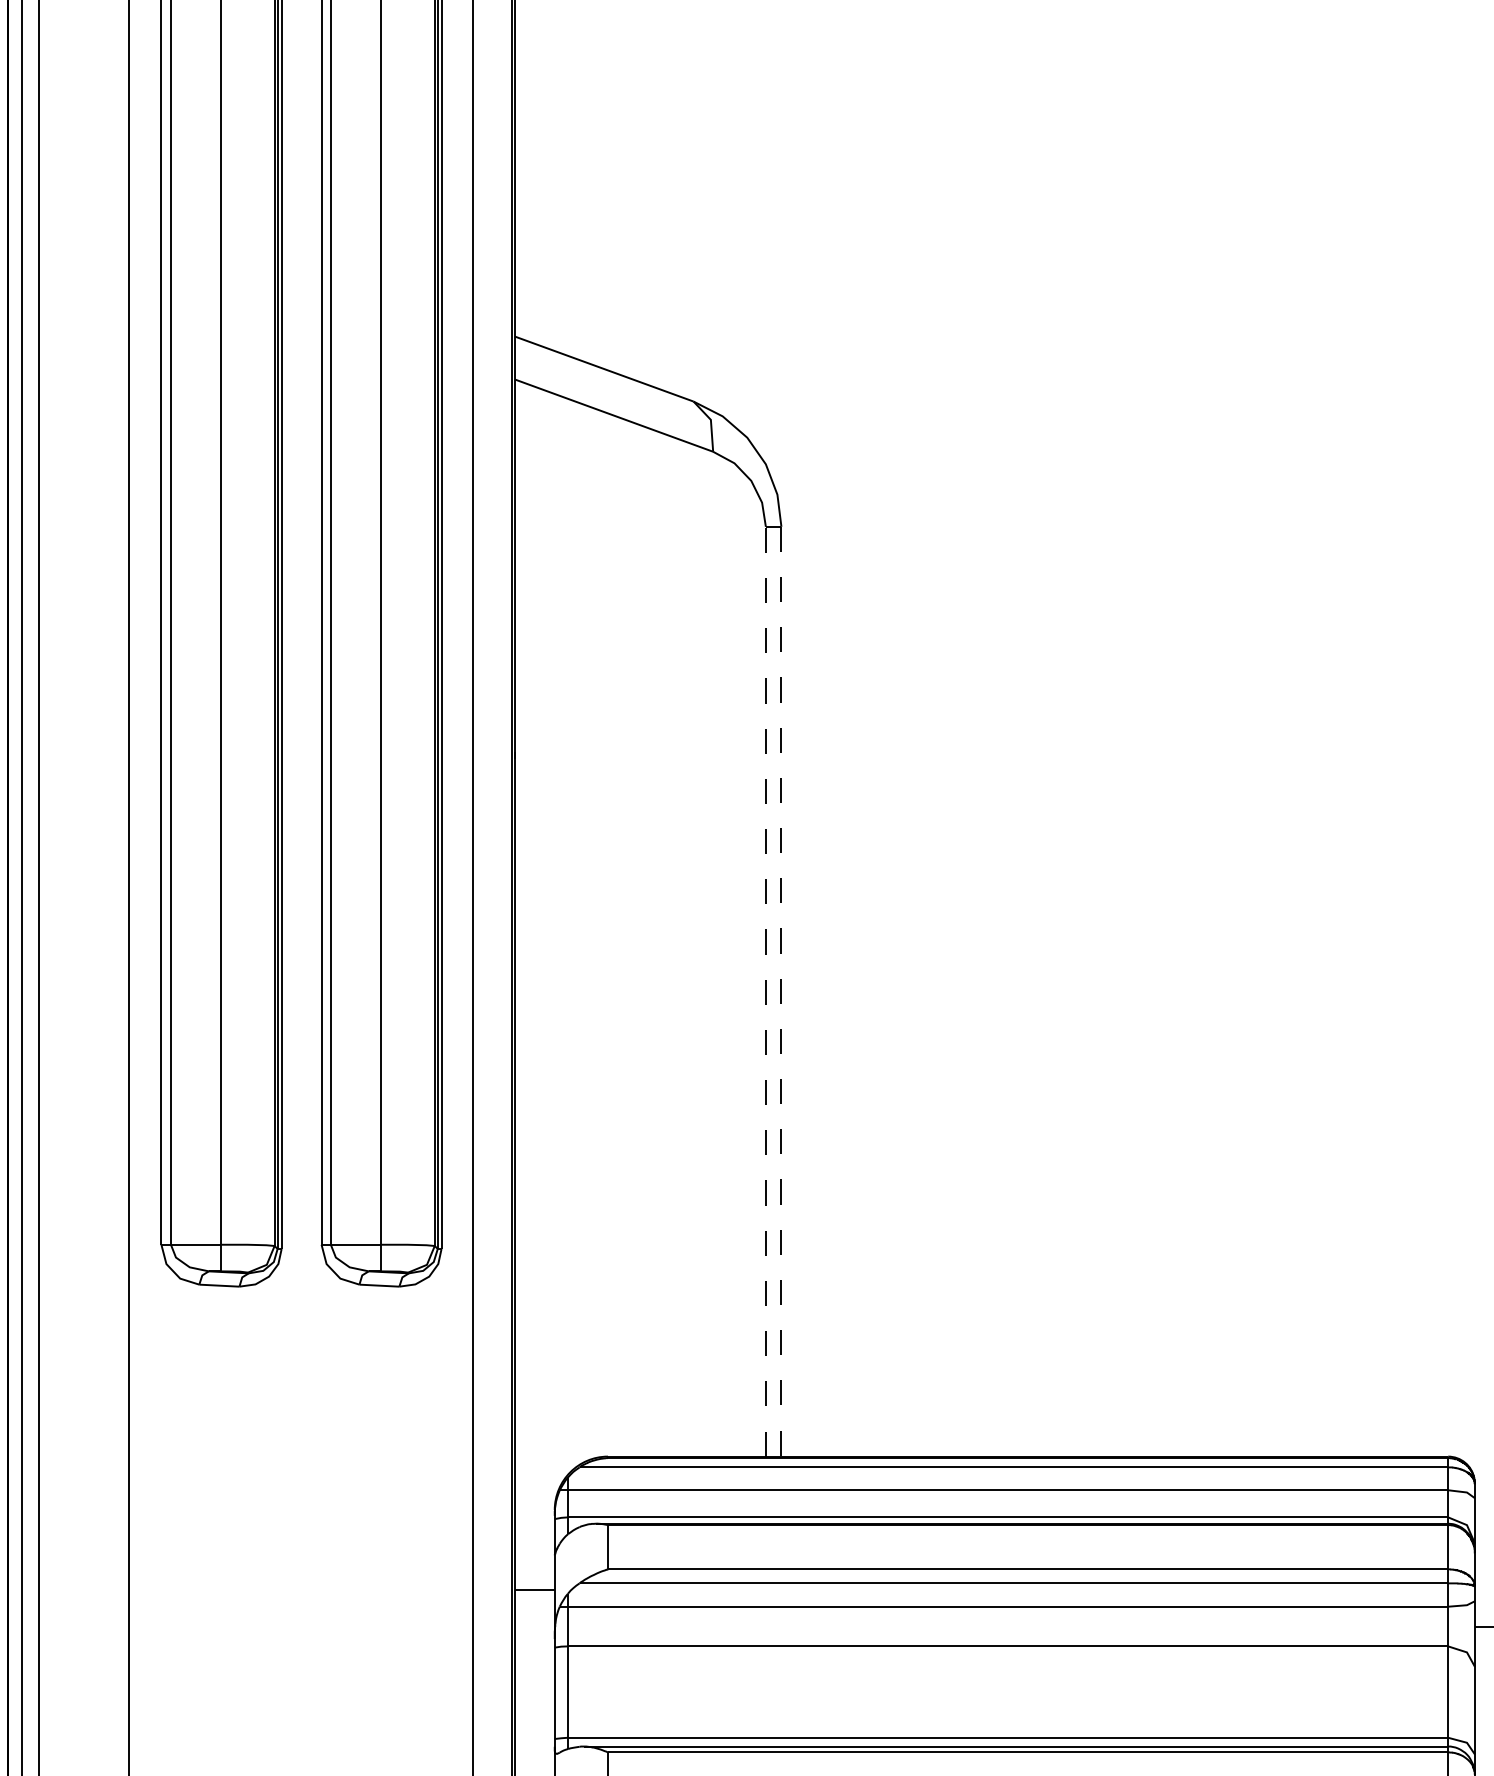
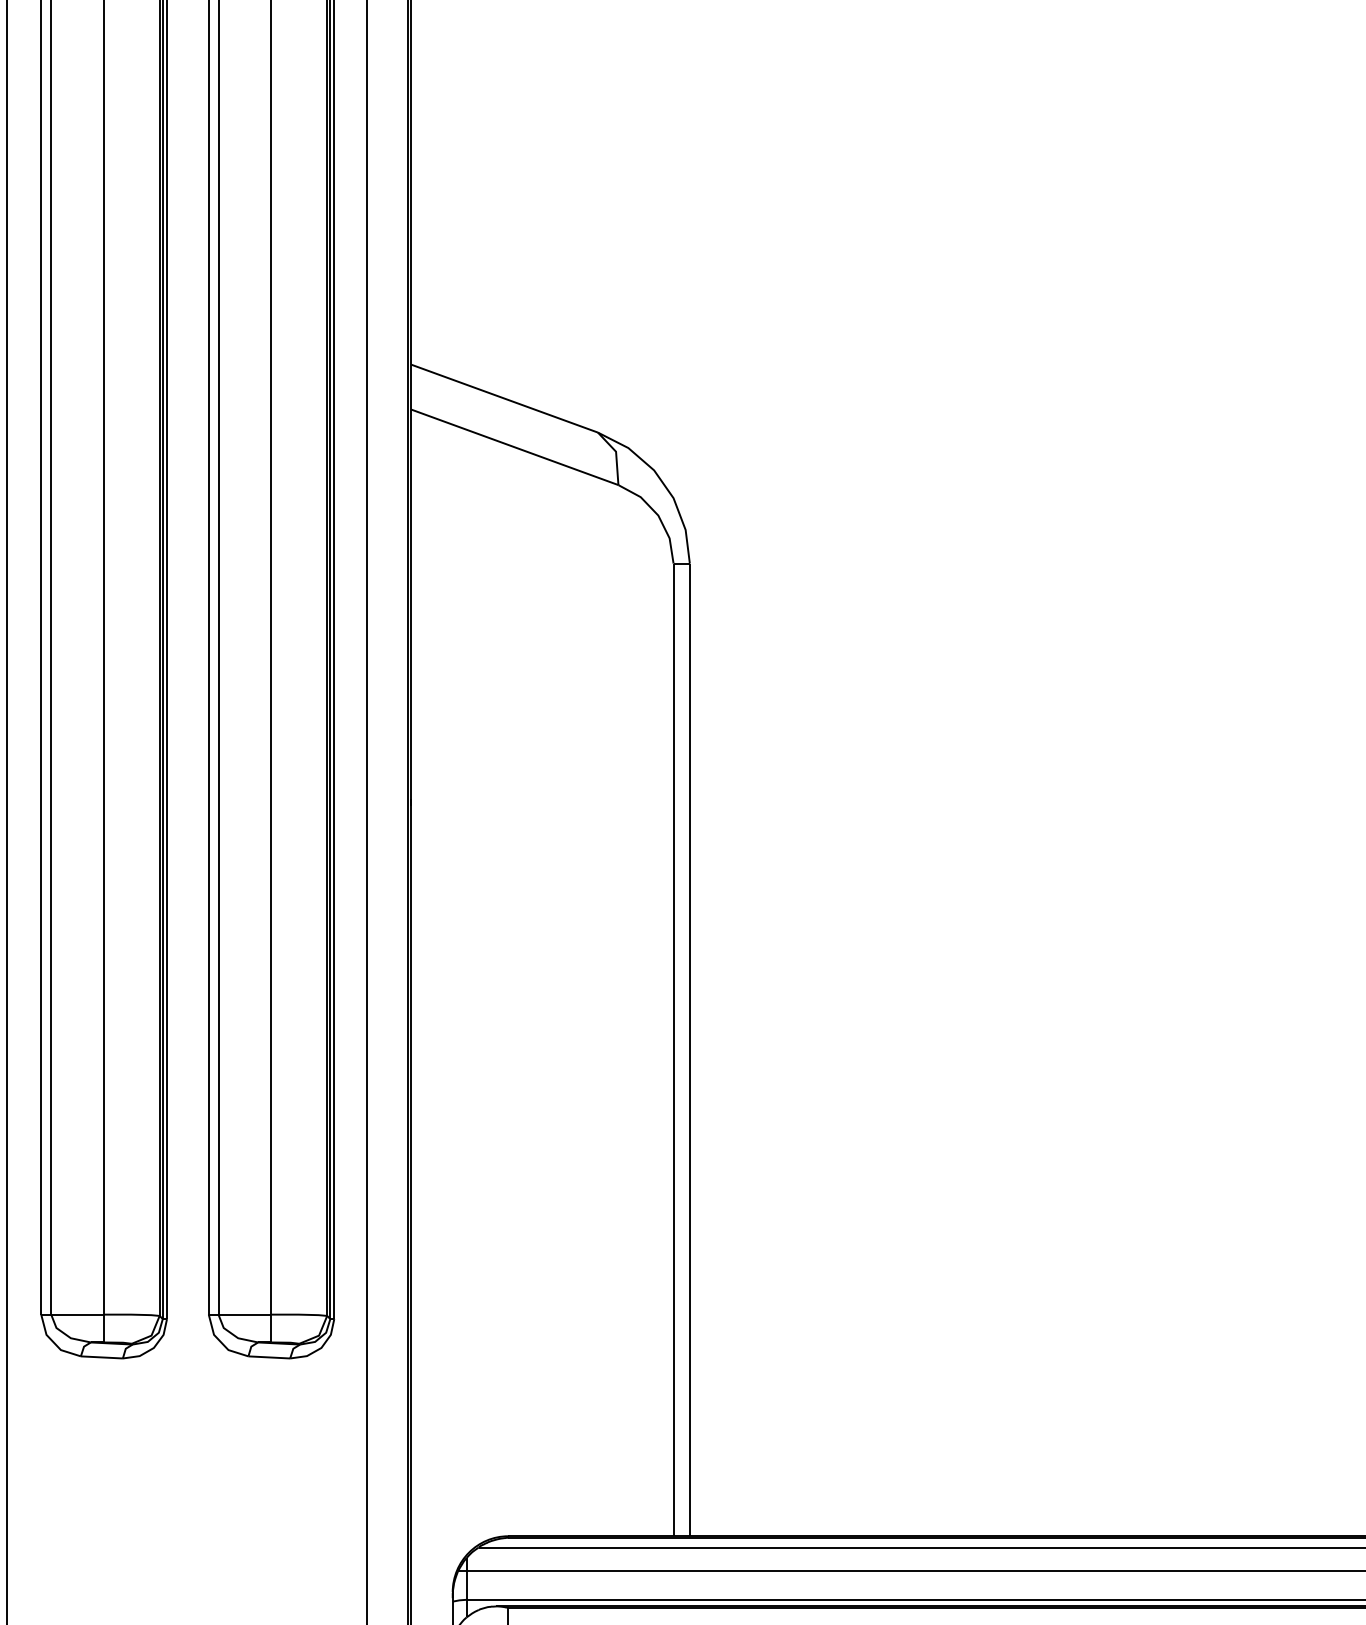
line: (765, 991) -> (673, 1049), dashed -> solid
line: (781, 991) -> (689, 1049), dashed -> solid

